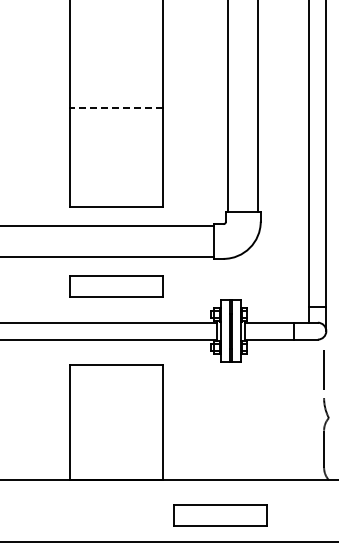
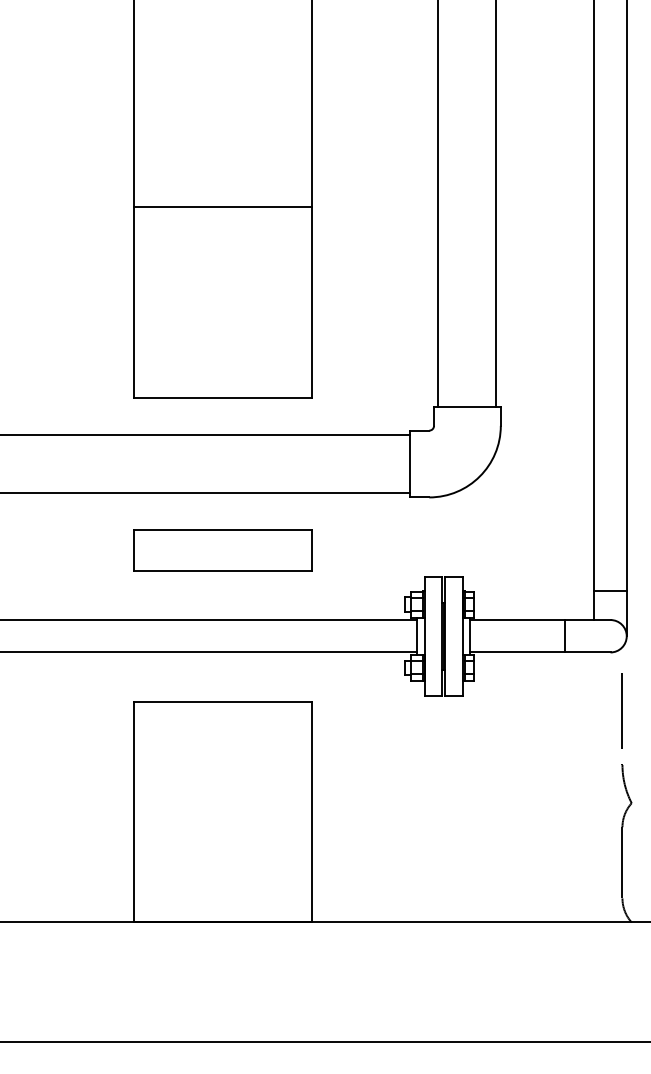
line: (116, 107) -> (223, 206), dashed -> solid
part: (220, 515) -> (423, 990), removed

